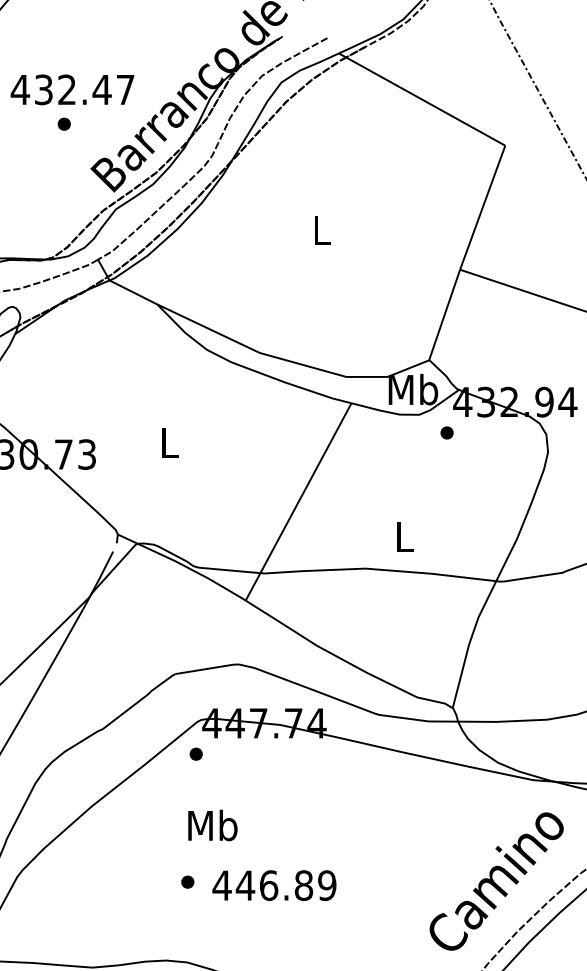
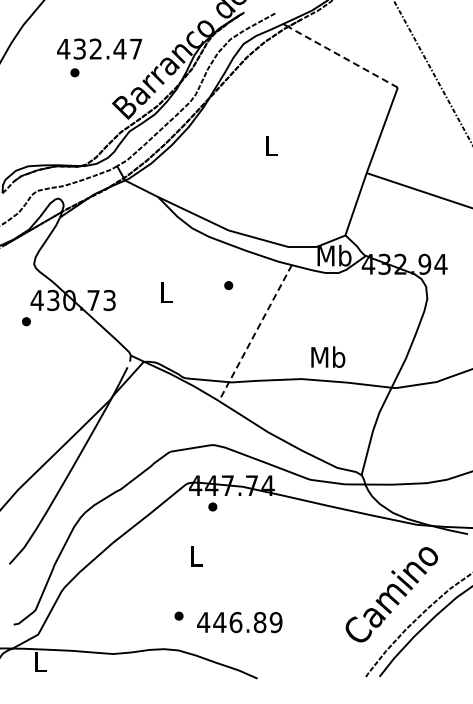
line: (424, 100) -> (342, 56), solid -> dashed
part: (63, 123) -> (74, 72), moved
part: (446, 432) -> (228, 285), moved
line: (298, 502) -> (255, 333), solid -> dashed
text: (404, 535) -> (328, 356), L -> Mb
part: (195, 753) -> (212, 506), moved
text: (213, 824) -> (196, 555), Mb -> L
part: (187, 881) -> (178, 615), moved
text: (274, 885) -> (239, 622), moved

